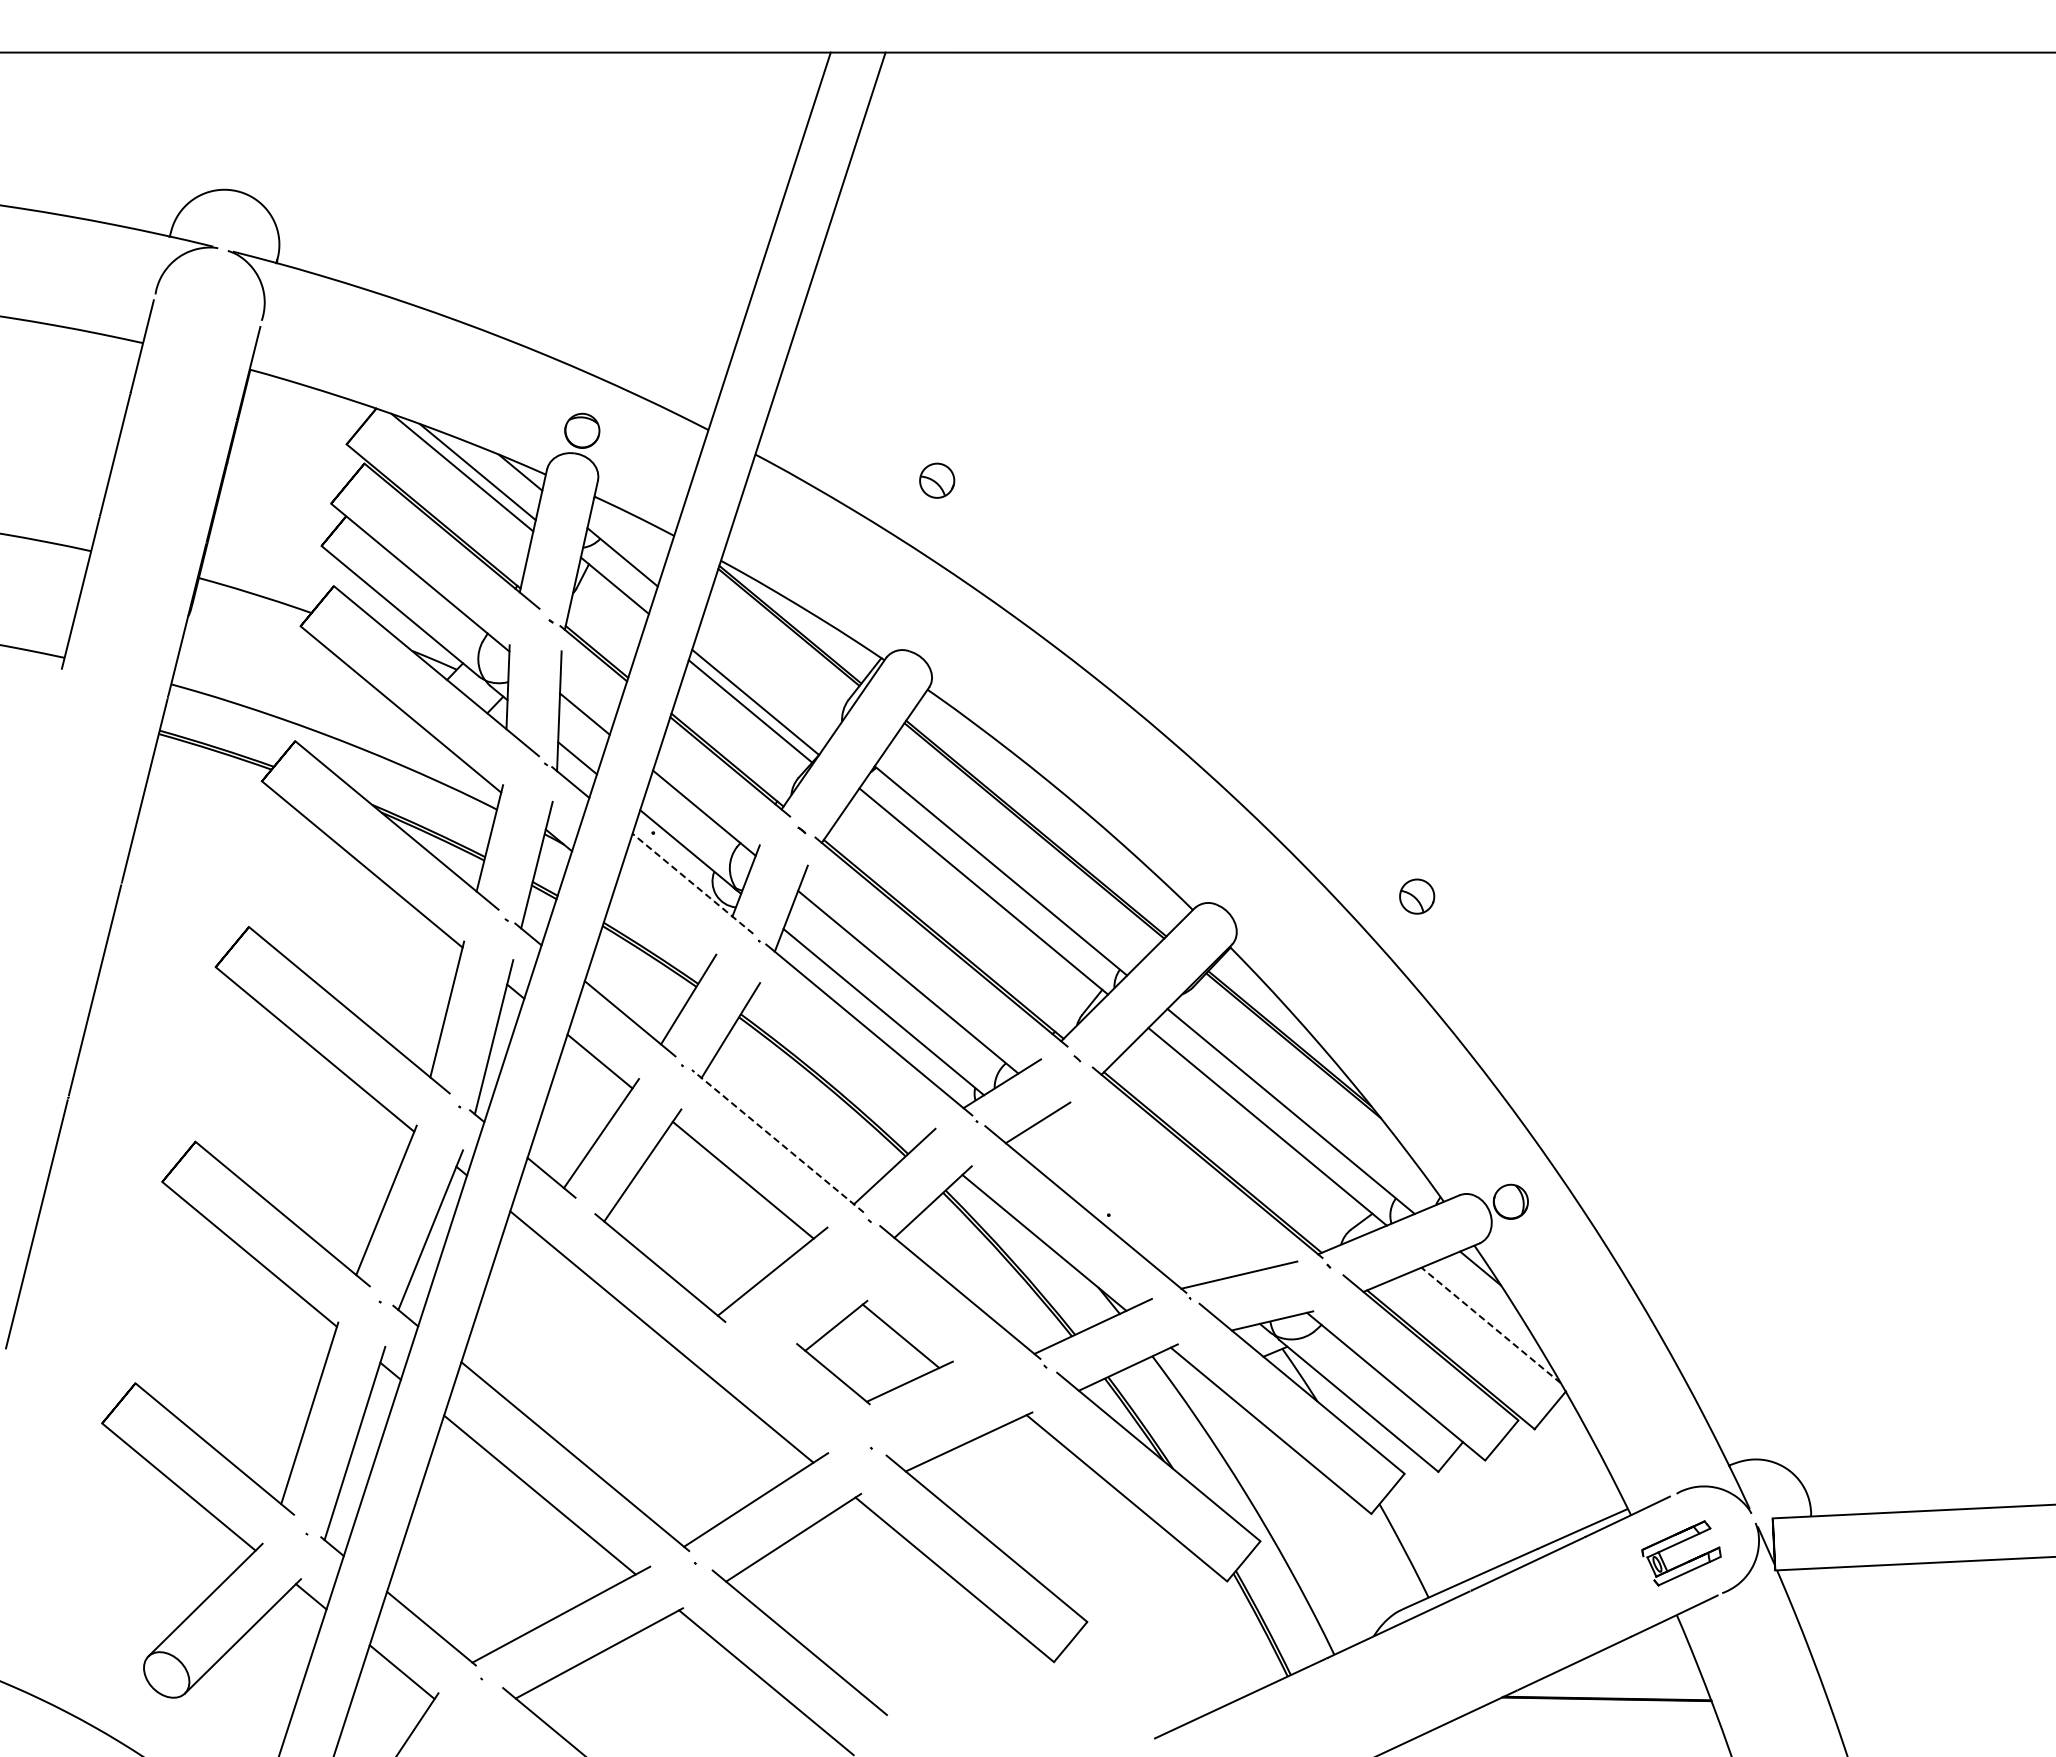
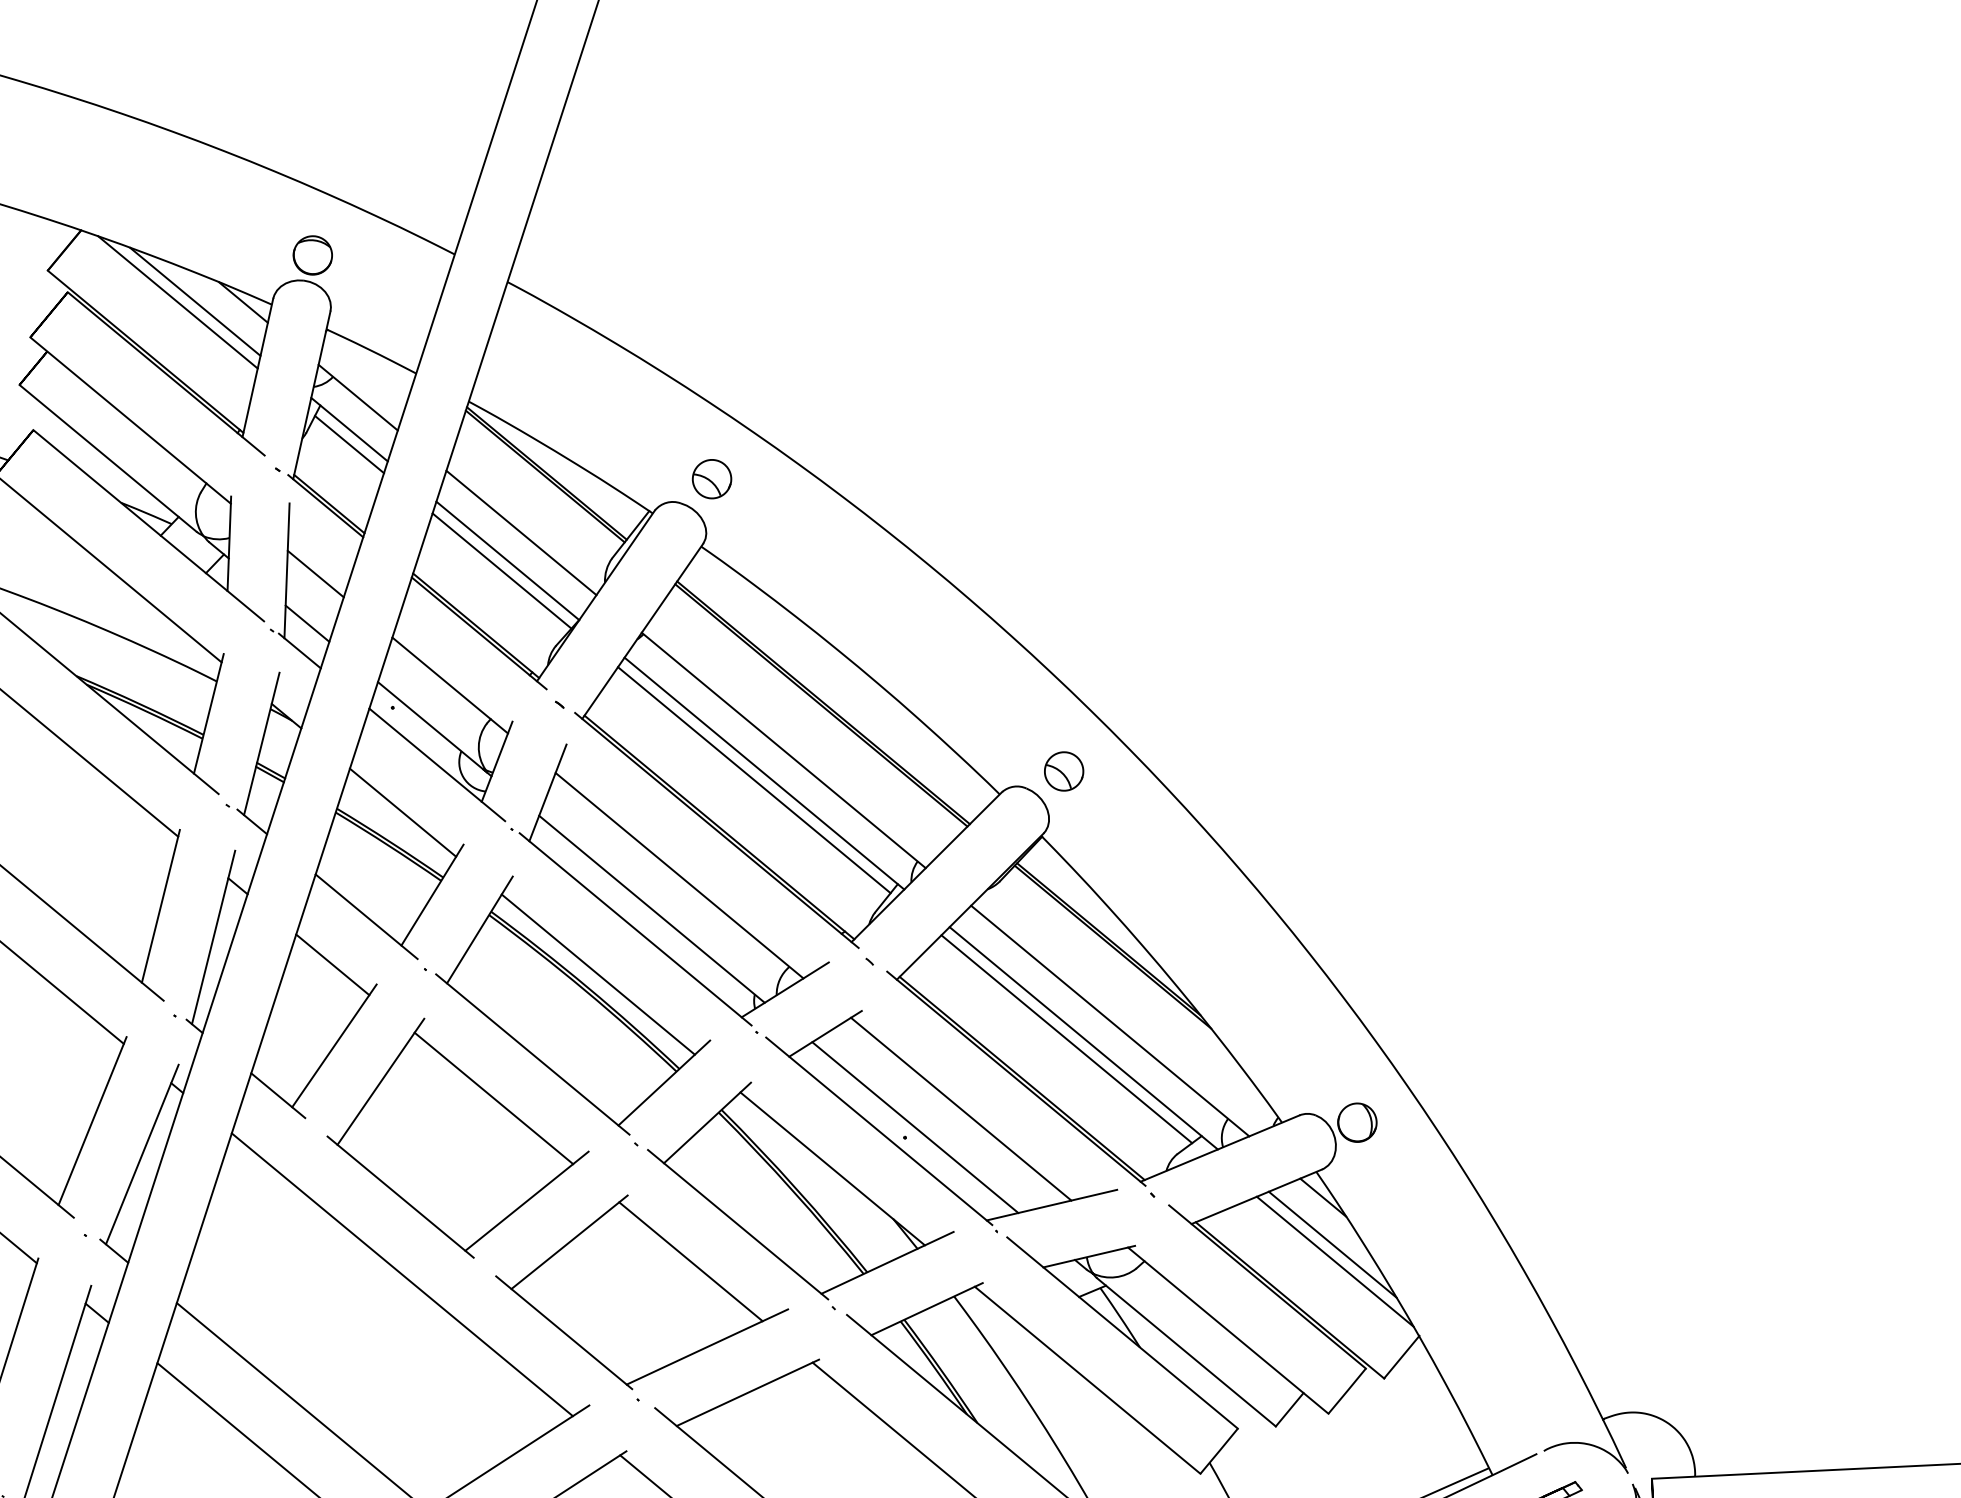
part: (937, 480) -> (712, 478), moved
line: (614, 598) -> (349, 443), added
line: (767, 677) -> (521, 532), added
line: (692, 883) -> (436, 764), dashed -> solid
line: (974, 896) -> (754, 779), added
part: (1417, 896) -> (1064, 771), moved
line: (662, 926) -> (403, 812), added
line: (835, 1070) -> (597, 974), added
line: (1252, 1127) -> (1066, 1039), added
line: (777, 1141) -> (532, 1054), dashed -> solid
line: (1158, 1189) -> (961, 1108), added
line: (1117, 1206) -> (914, 1127), added
line: (1488, 1310) -> (1332, 1244), added
line: (1490, 1325) -> (1334, 1261), dashed -> solid
part: (874, 1352) -> (641, 1292), size x1.67

